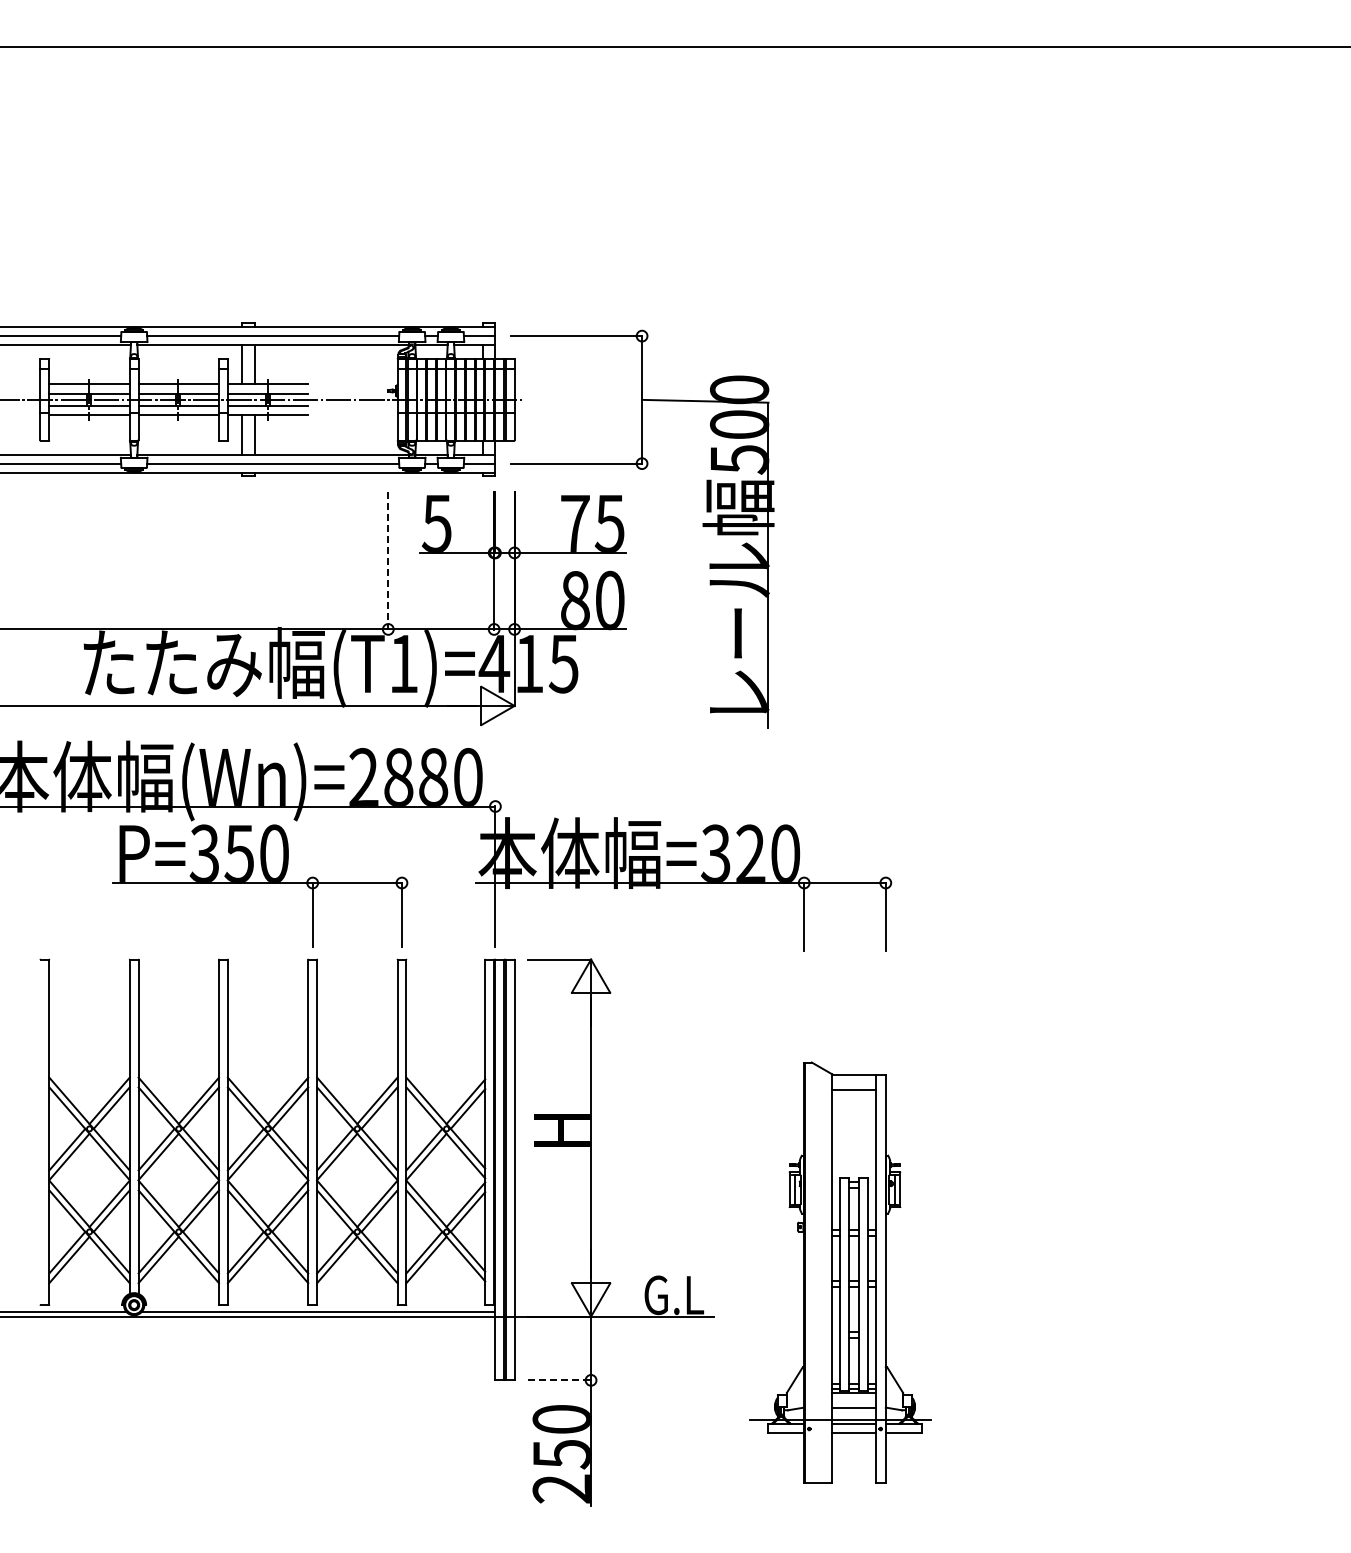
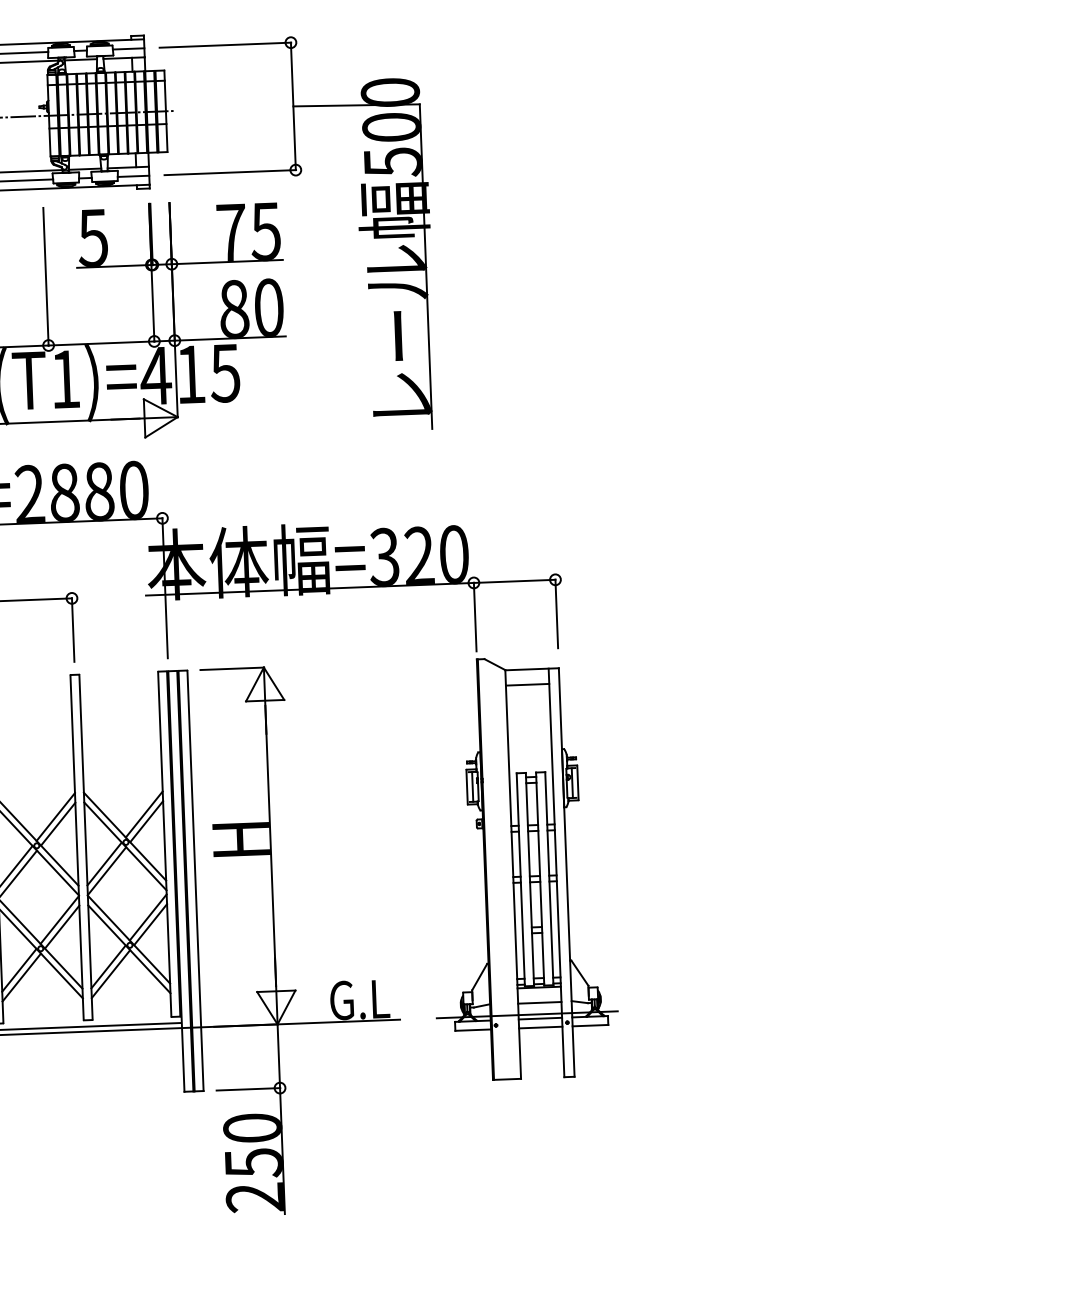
line: (388, 560) -> (46, 276), dashed -> solid
part: (840, 1272) -> (521, 867), moved
line: (559, 1380) -> (248, 1089), dashed -> solid

